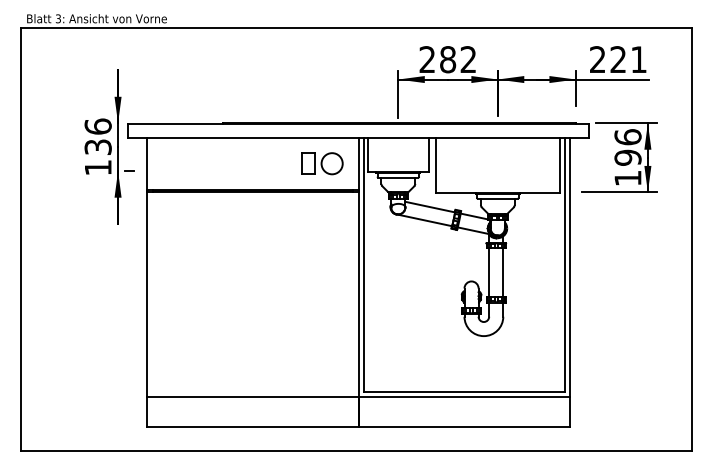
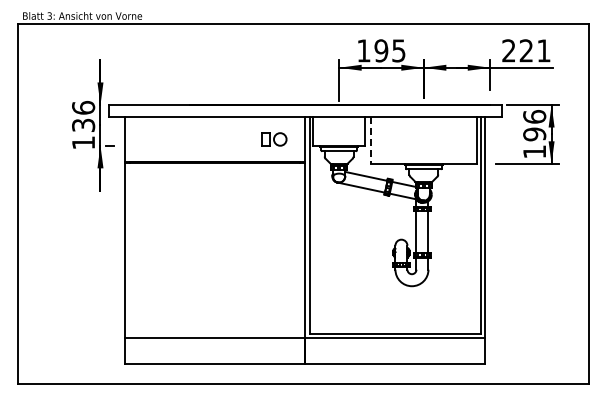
text: (448, 59) -> (381, 50), 282 -> 195
part: (322, 163) -> (274, 139), size x0.7
line: (435, 166) -> (370, 141), solid -> dashed

